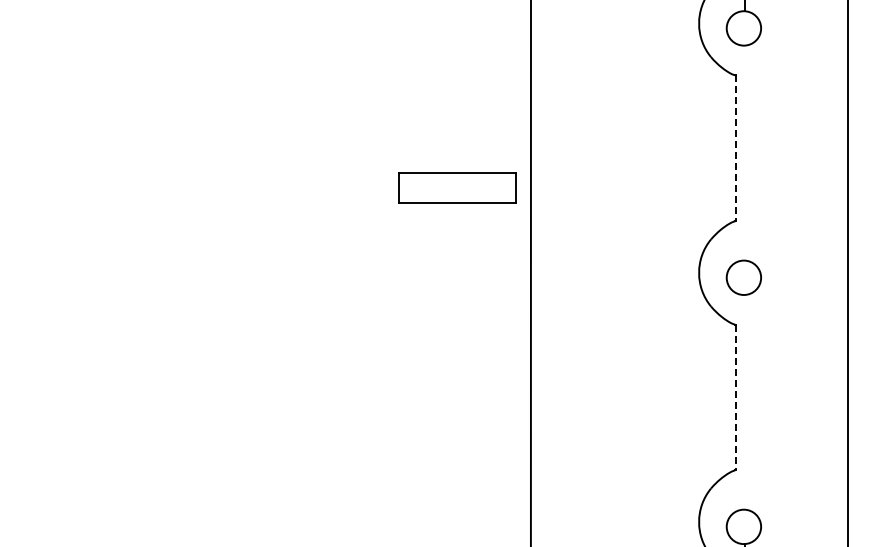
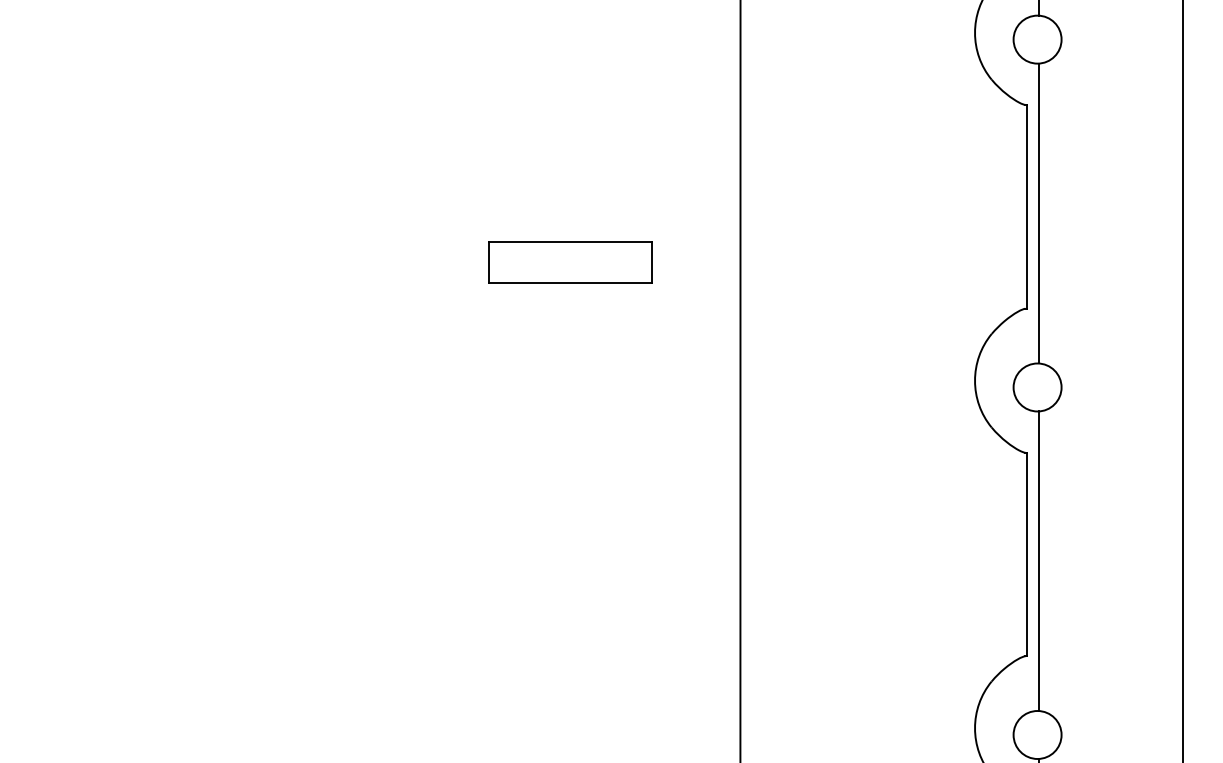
line: (736, 148) -> (1027, 207), dashed -> solid
line: (744, 152) -> (1038, 212), added
part: (457, 187) -> (571, 261), moved
line: (736, 397) -> (1027, 554), dashed -> solid
line: (744, 402) -> (1038, 561), added

